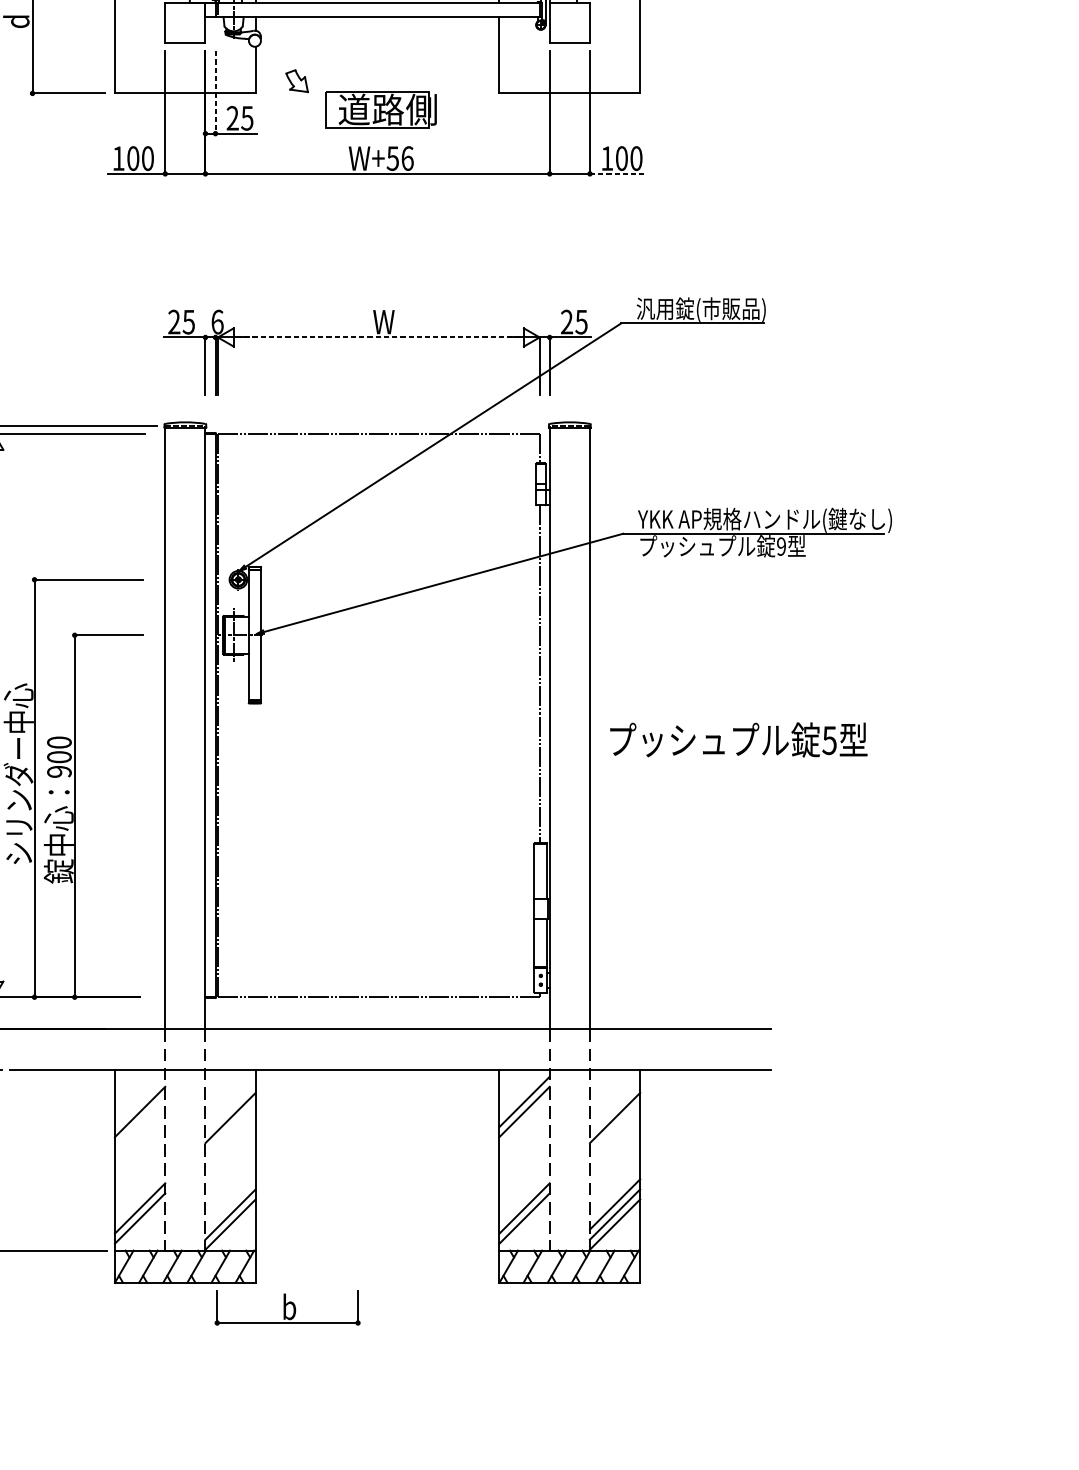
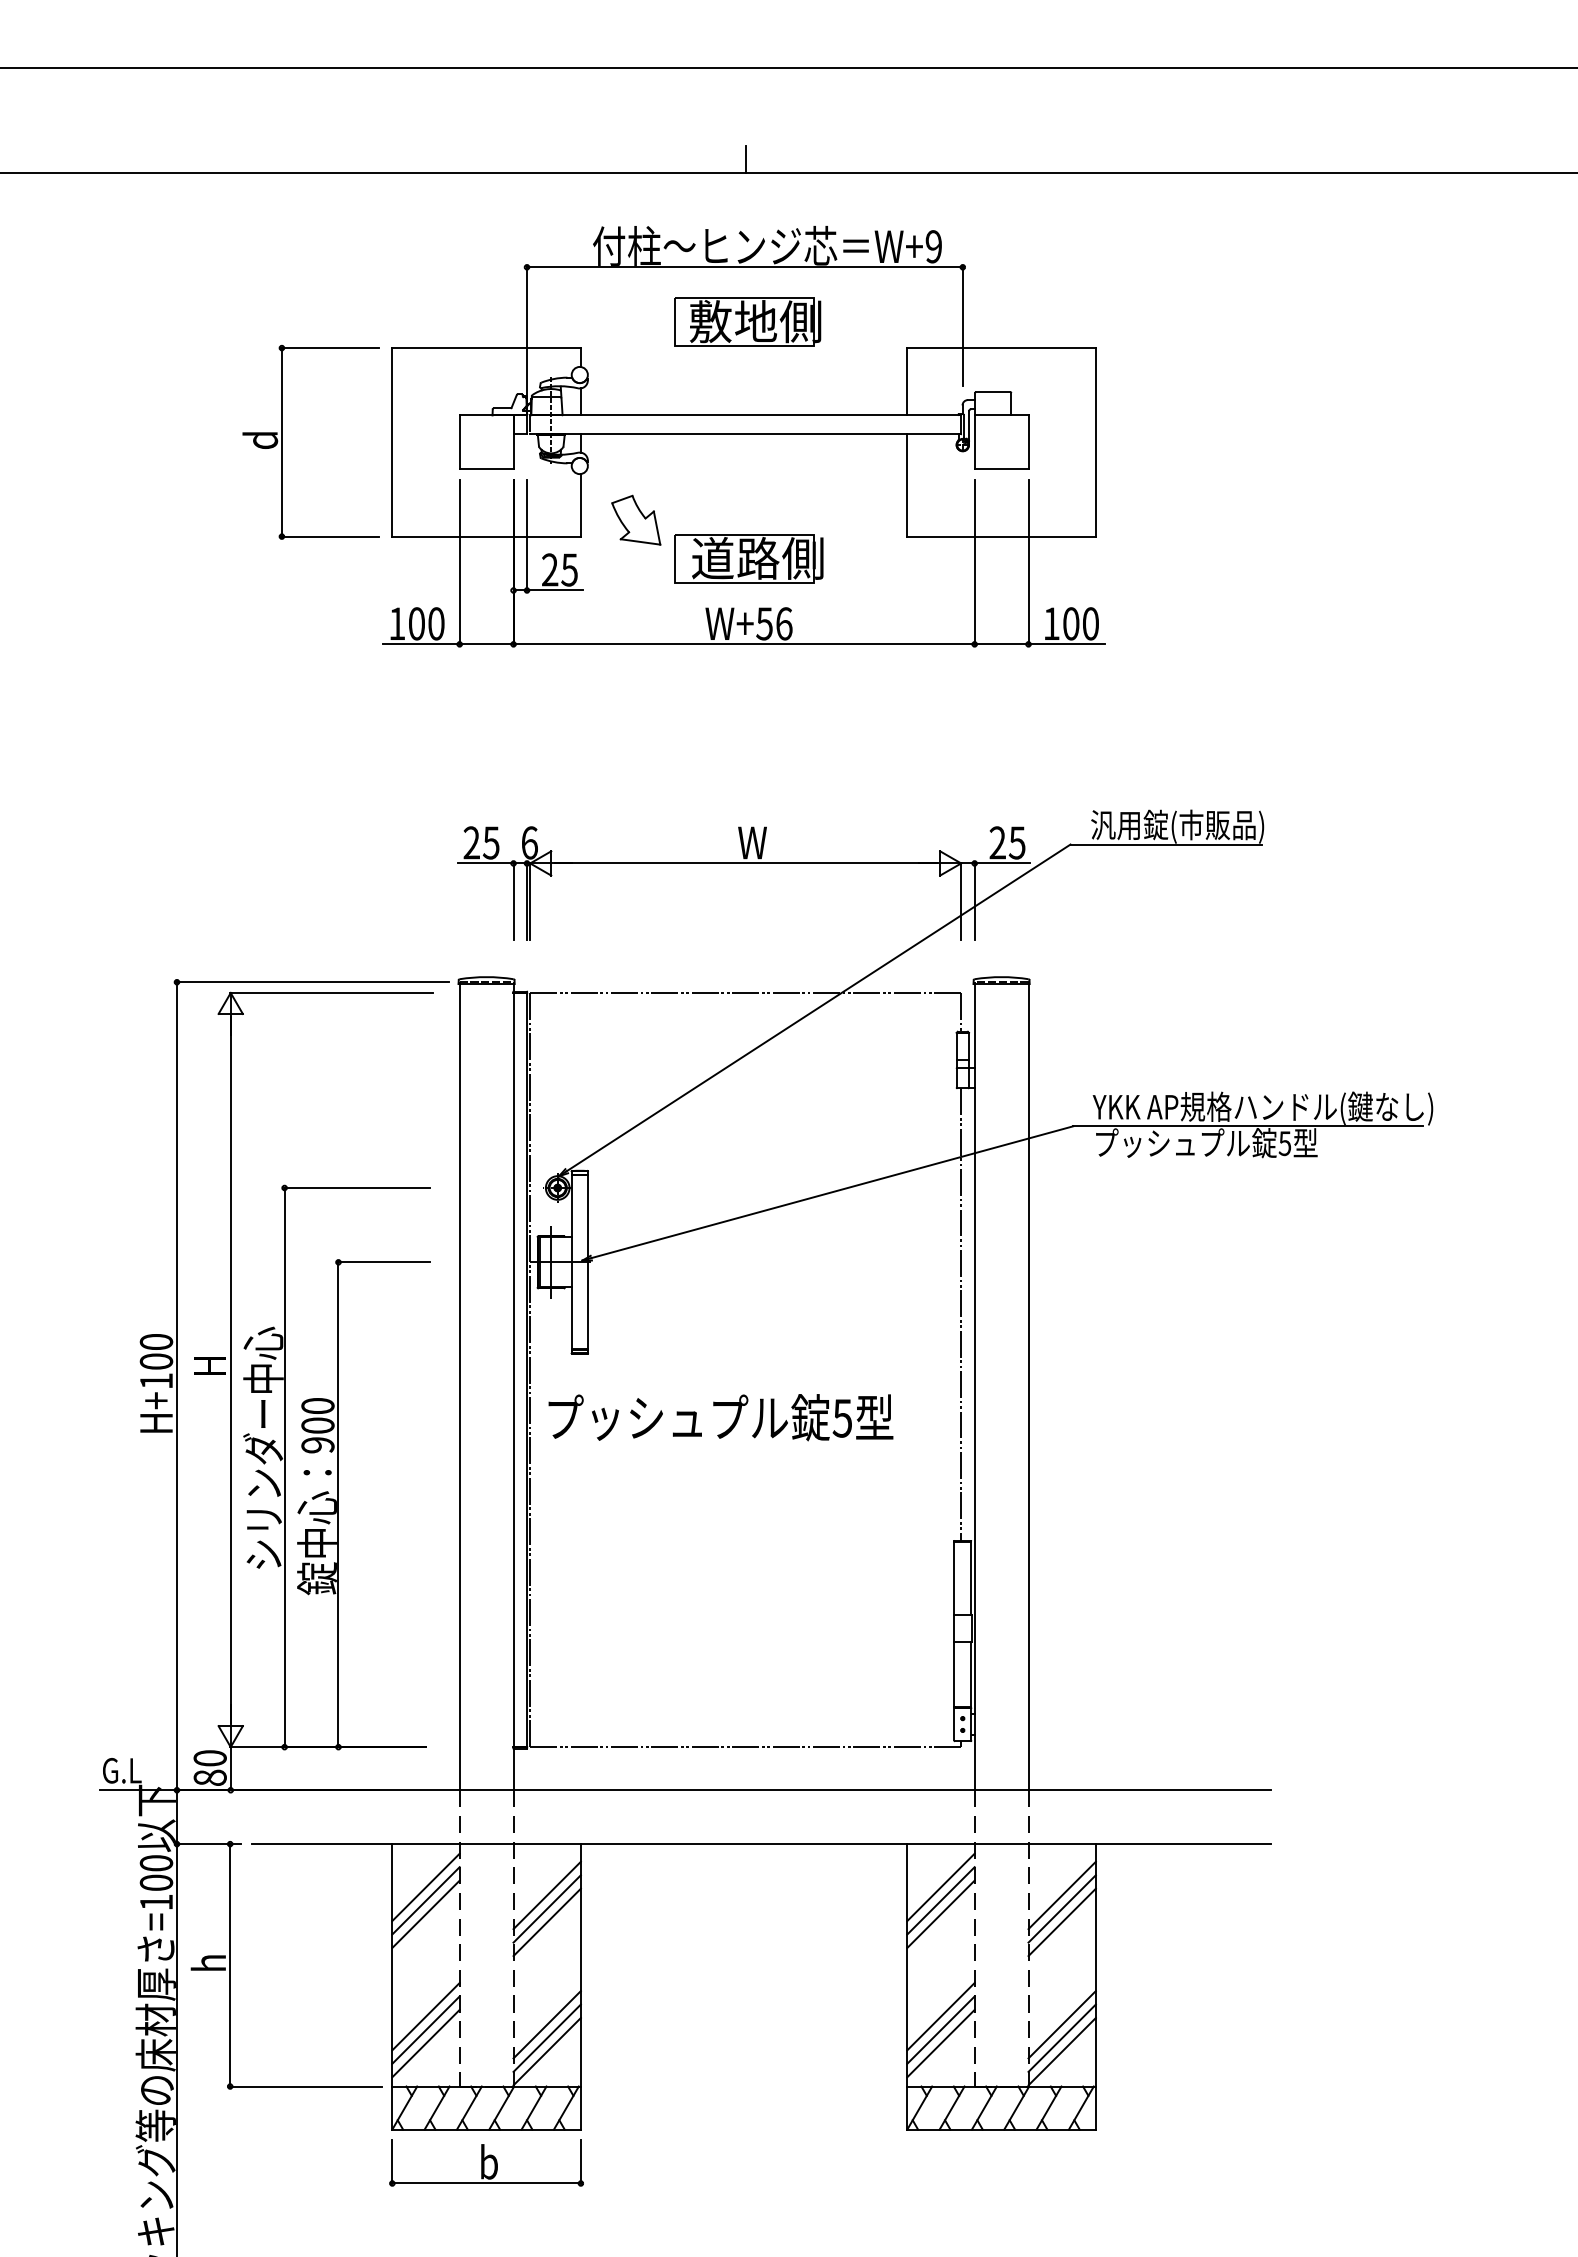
part: (297, 80) -> (636, 519), size x1.67
line: (215, 93) -> (527, 536), dashed -> solid
line: (619, 173) -> (1067, 644), dashed -> solid
line: (379, 337) -> (746, 863), dashed -> solid
text: (781, 546) -> (1284, 1143), 9 -> 5
text: (738, 739) -> (720, 1417), moved
line: (139, 1102) -> (425, 1887), added
line: (230, 1107) -> (546, 1895), added
line: (614, 1107) -> (1061, 1895), added
line: (139, 1121) -> (425, 1913), added
line: (524, 1121) -> (940, 1913), added
line: (230, 1128) -> (546, 1922), added
line: (614, 1128) -> (1061, 1922), added
line: (139, 1198) -> (425, 2016), added
line: (524, 1198) -> (940, 2016), added
line: (230, 1204) -> (546, 2024), added
part: (287, 1307) -> (486, 2162), moved

